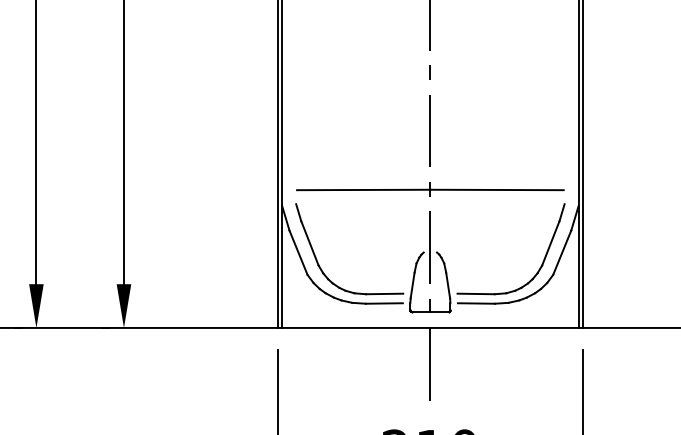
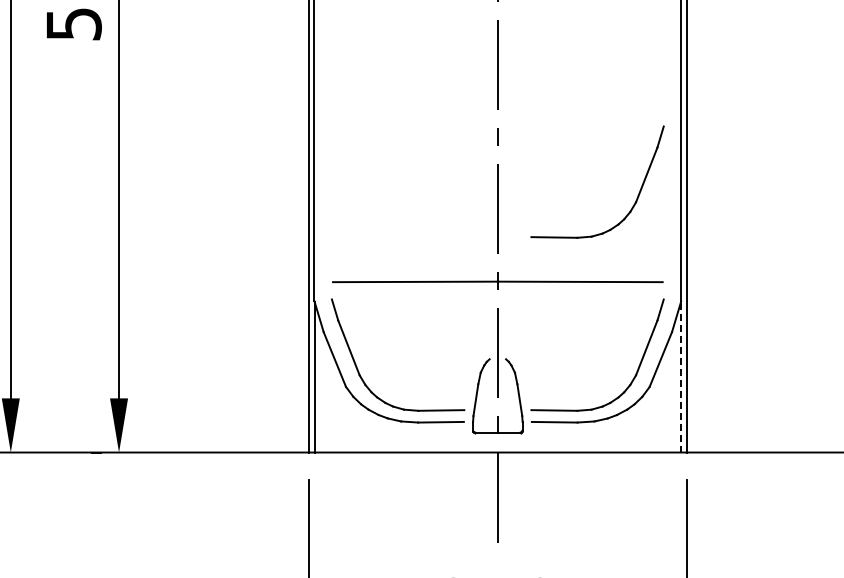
part: (543, 120) -> (637, 195), added
line: (578, 266) -> (681, 376), solid -> dashed

